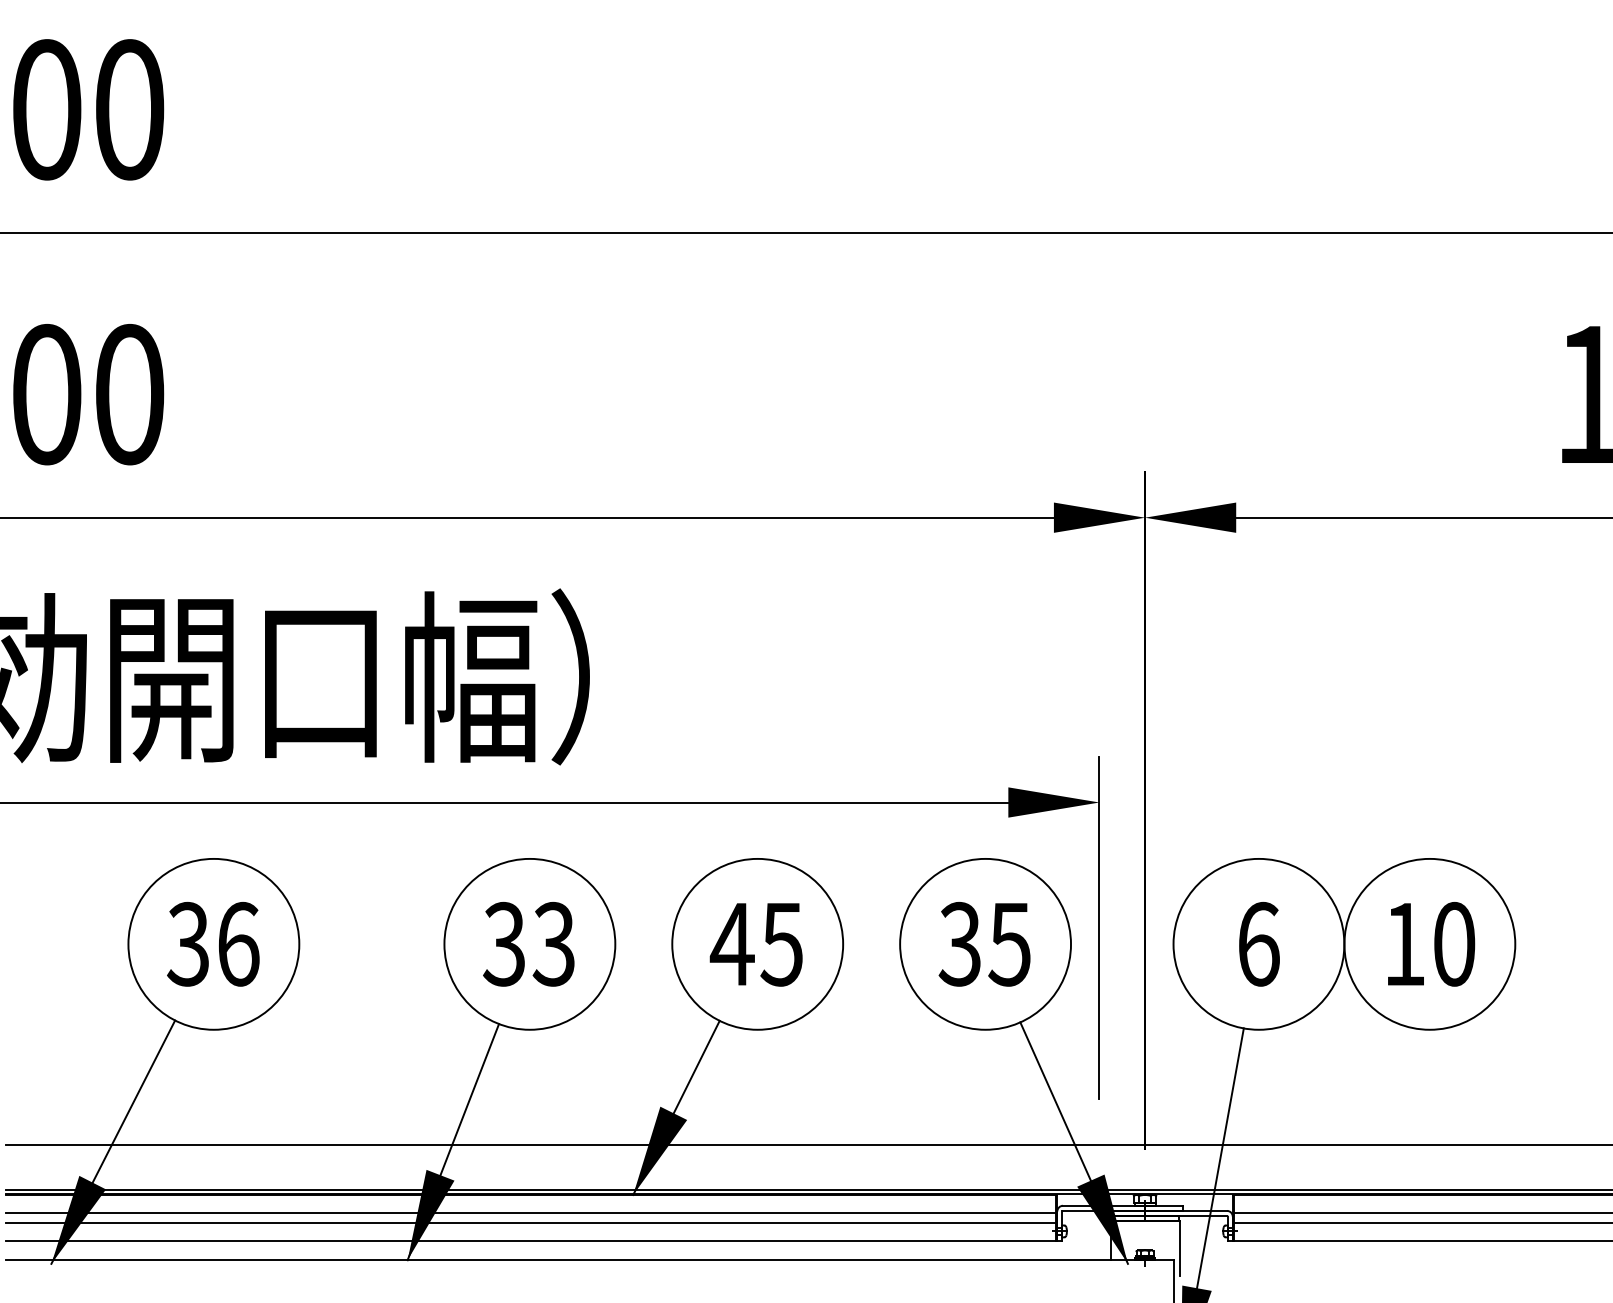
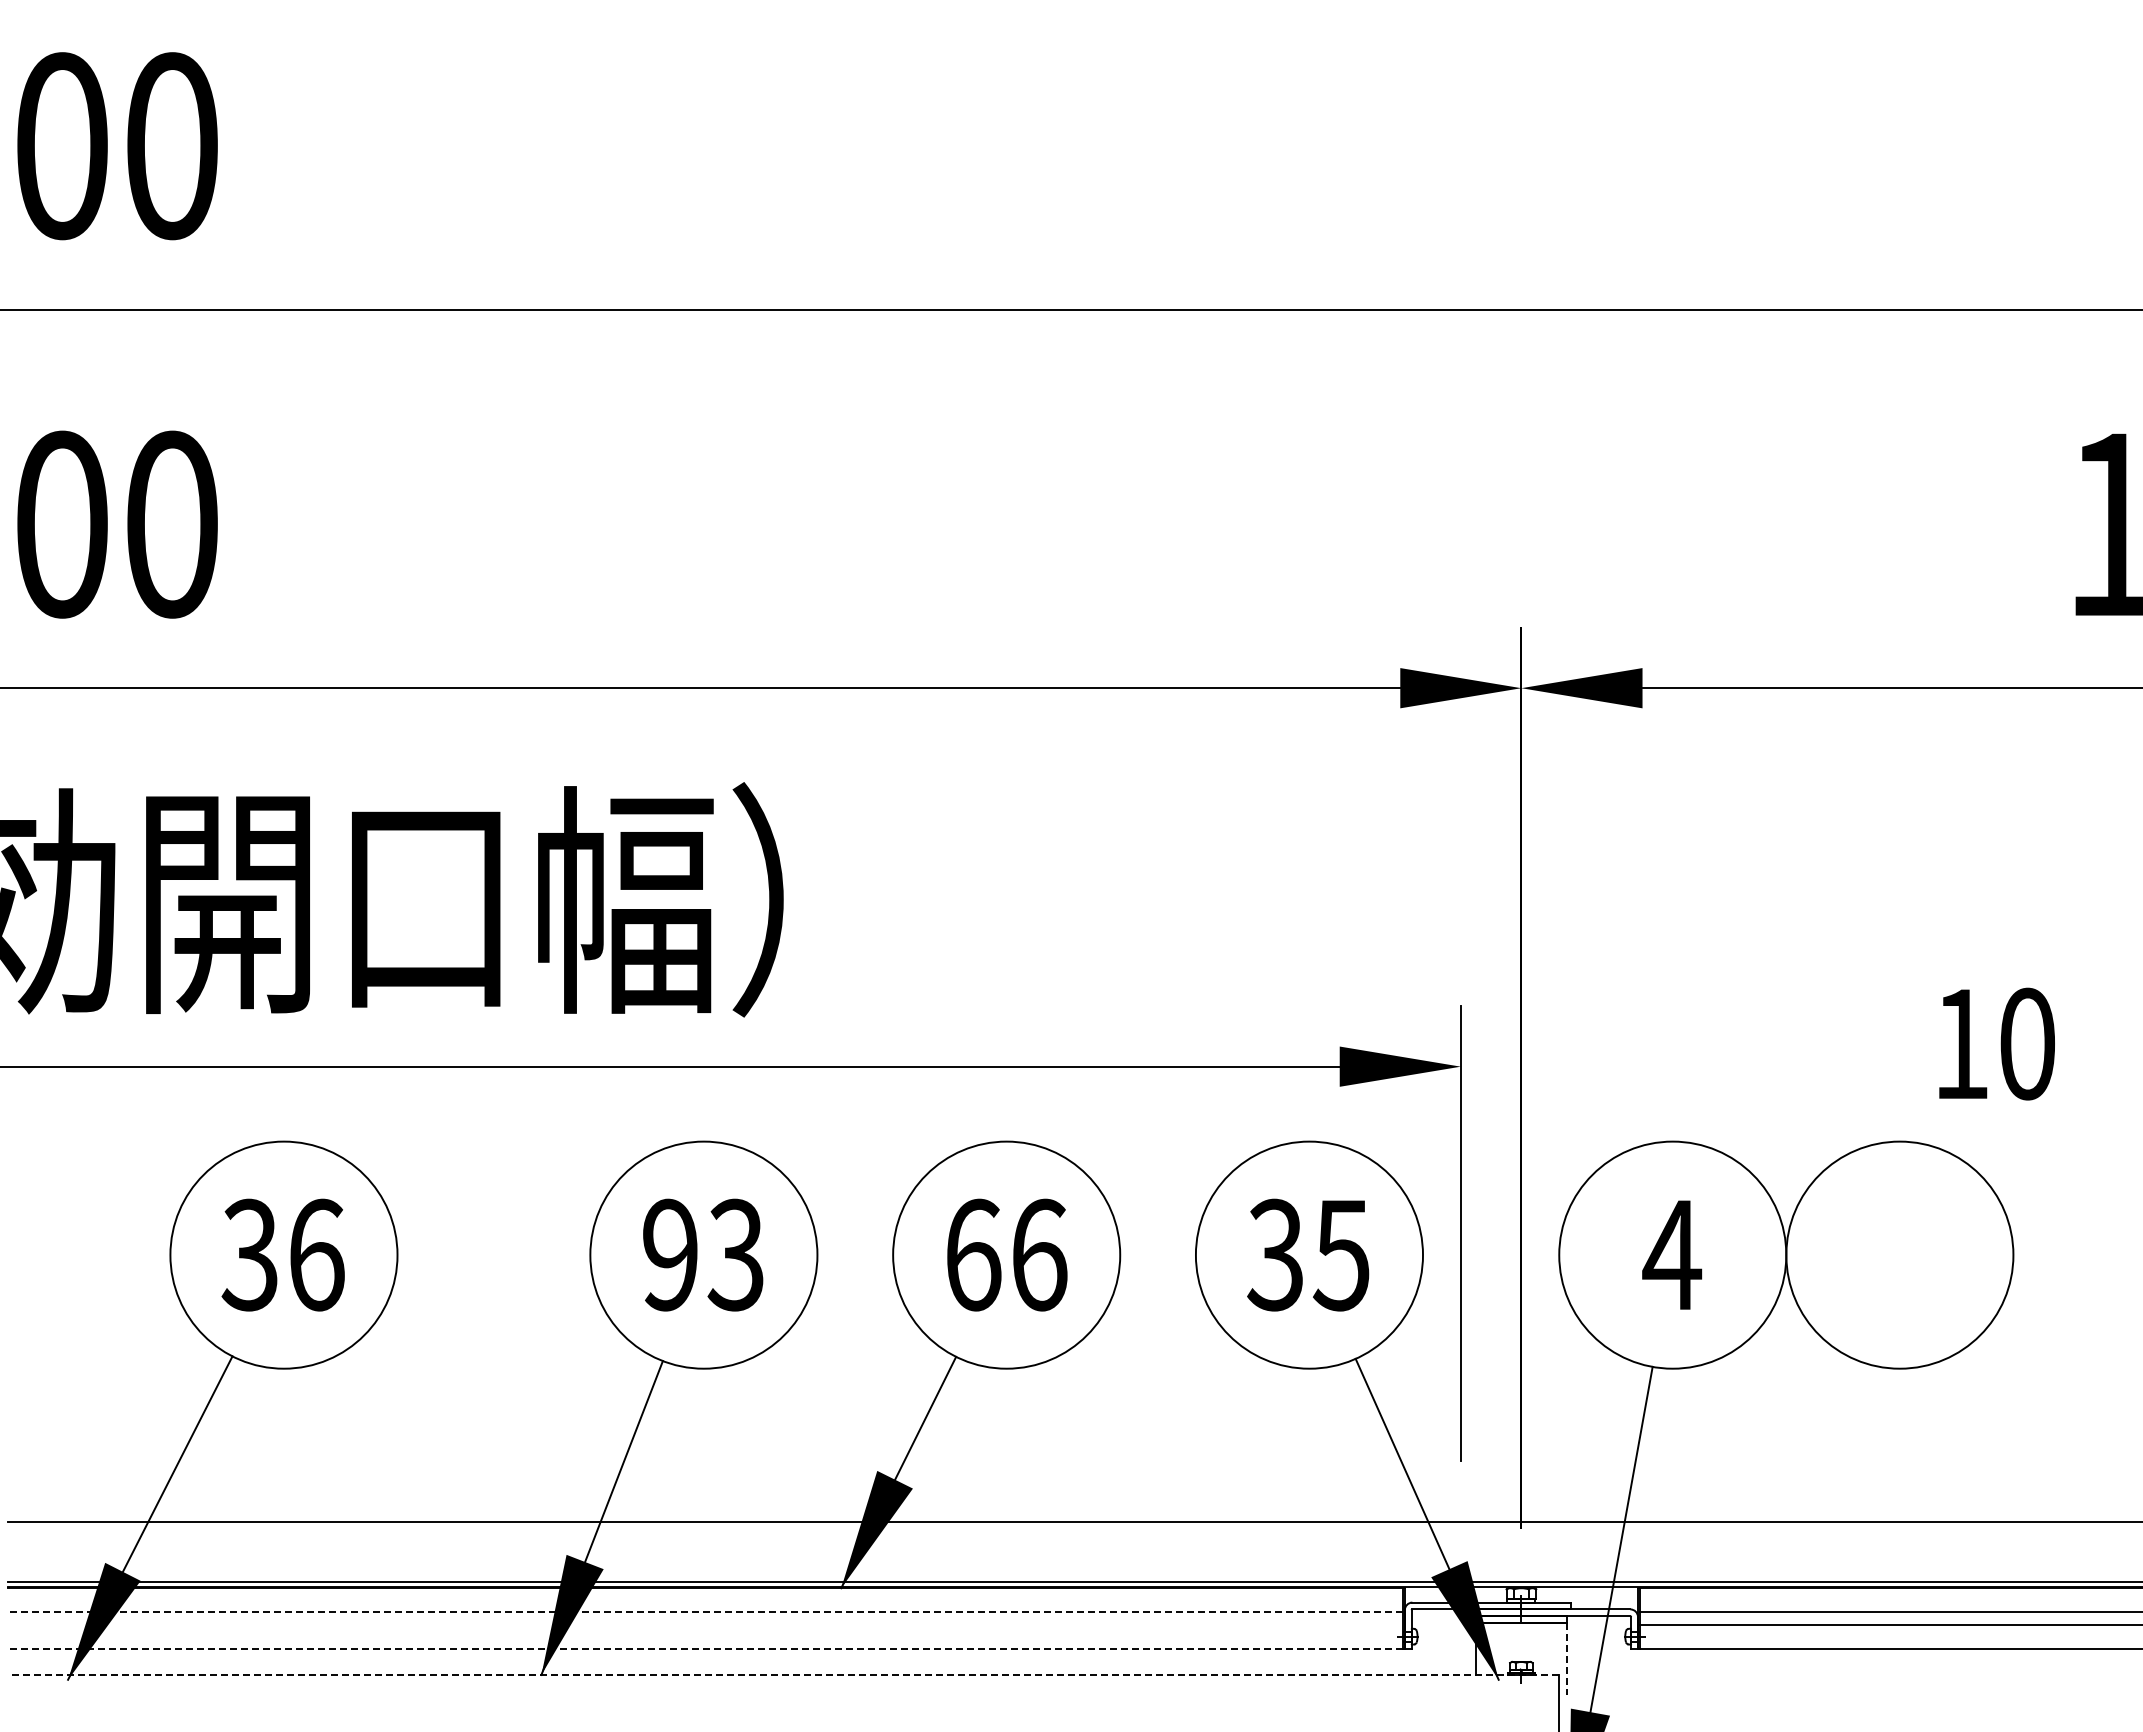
text: (503, 943) -> (669, 1254), 33 -> 93
text: (756, 943) -> (1005, 1254), 45 -> 66
text: (1258, 943) -> (1672, 1254), 6 -> 4
text: (1431, 943) -> (1996, 1043), moved
line: (531, 1213) -> (705, 1612), solid -> dashed
line: (531, 1222) -> (705, 1624), removed
line: (531, 1240) -> (705, 1648), solid -> dashed
line: (1179, 1248) -> (1567, 1659), solid -> dashed
line: (589, 1259) -> (783, 1674), solid -> dashed

